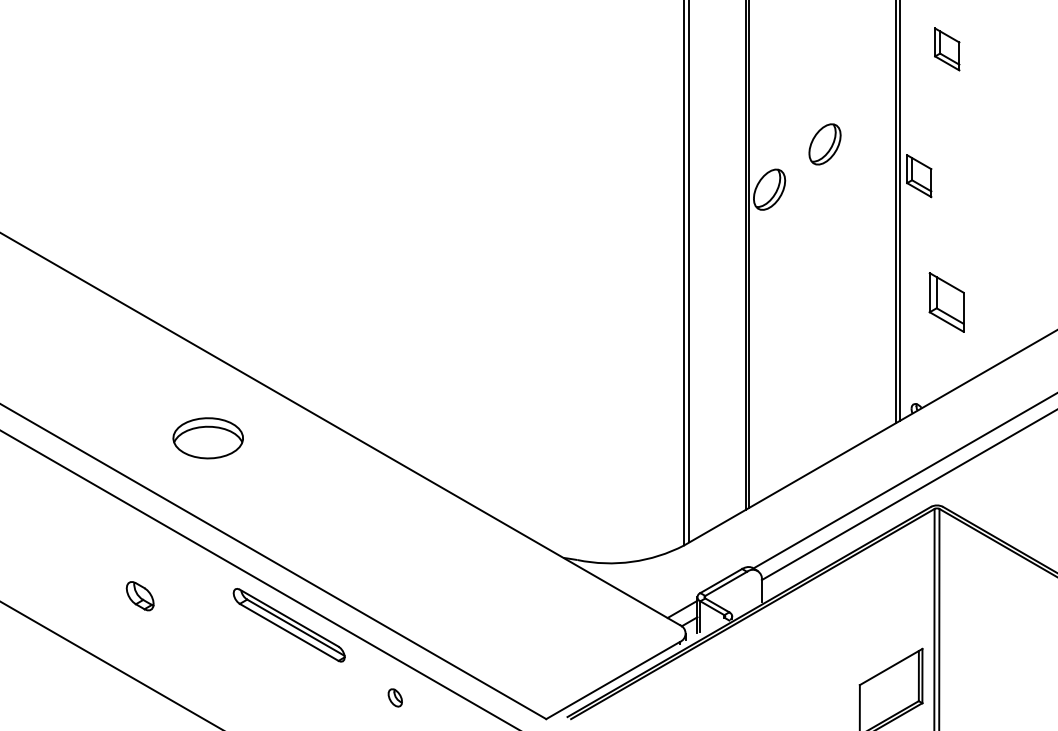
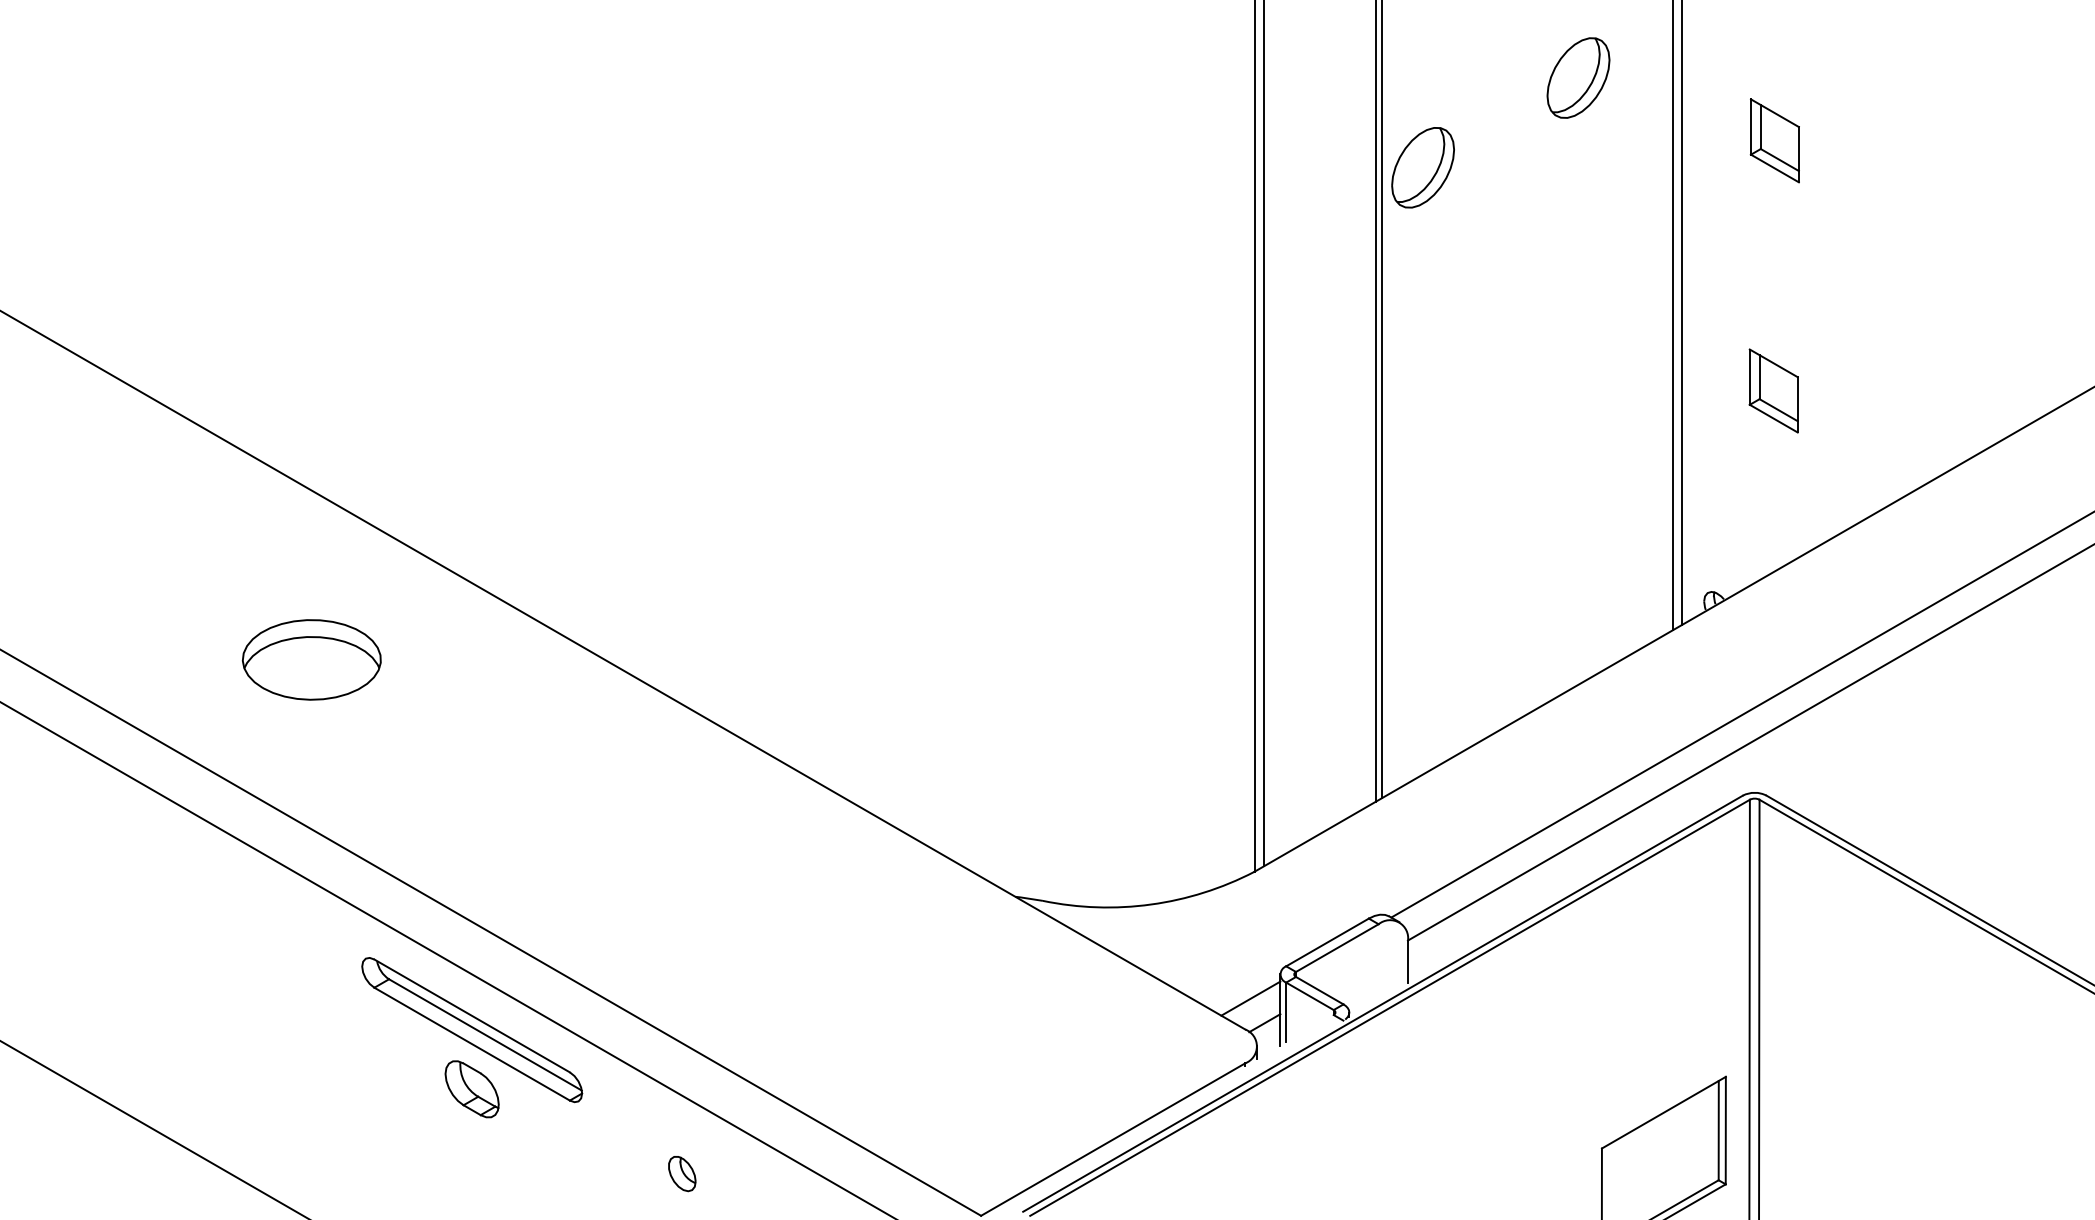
part: (824, 144) -> (1577, 78), moved
part: (919, 176) -> (1775, 141), moved
part: (946, 302) -> (1773, 391), size x0.71
part: (139, 596) -> (470, 1089), moved

